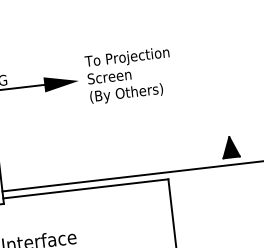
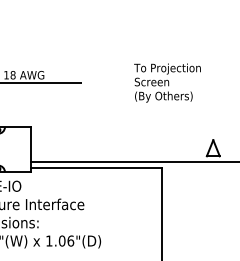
text: (129, 75) -> (167, 82), moved
fill: (61, 82) -> (86, 82), removed
fill: (229, 147) -> (212, 148), removed

